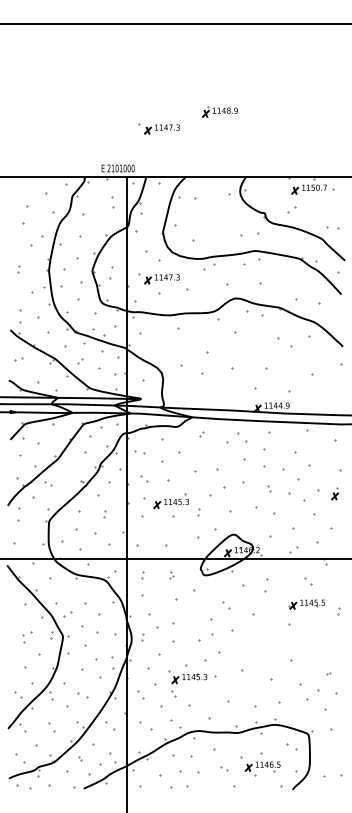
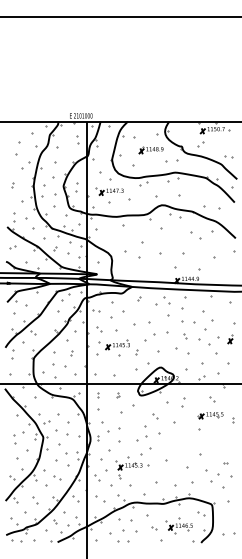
part: (218, 112) -> (150, 150), moved
part: (159, 128) -> (109, 88), removed
part: (26, 636) -> (18, 437), size x1.67

